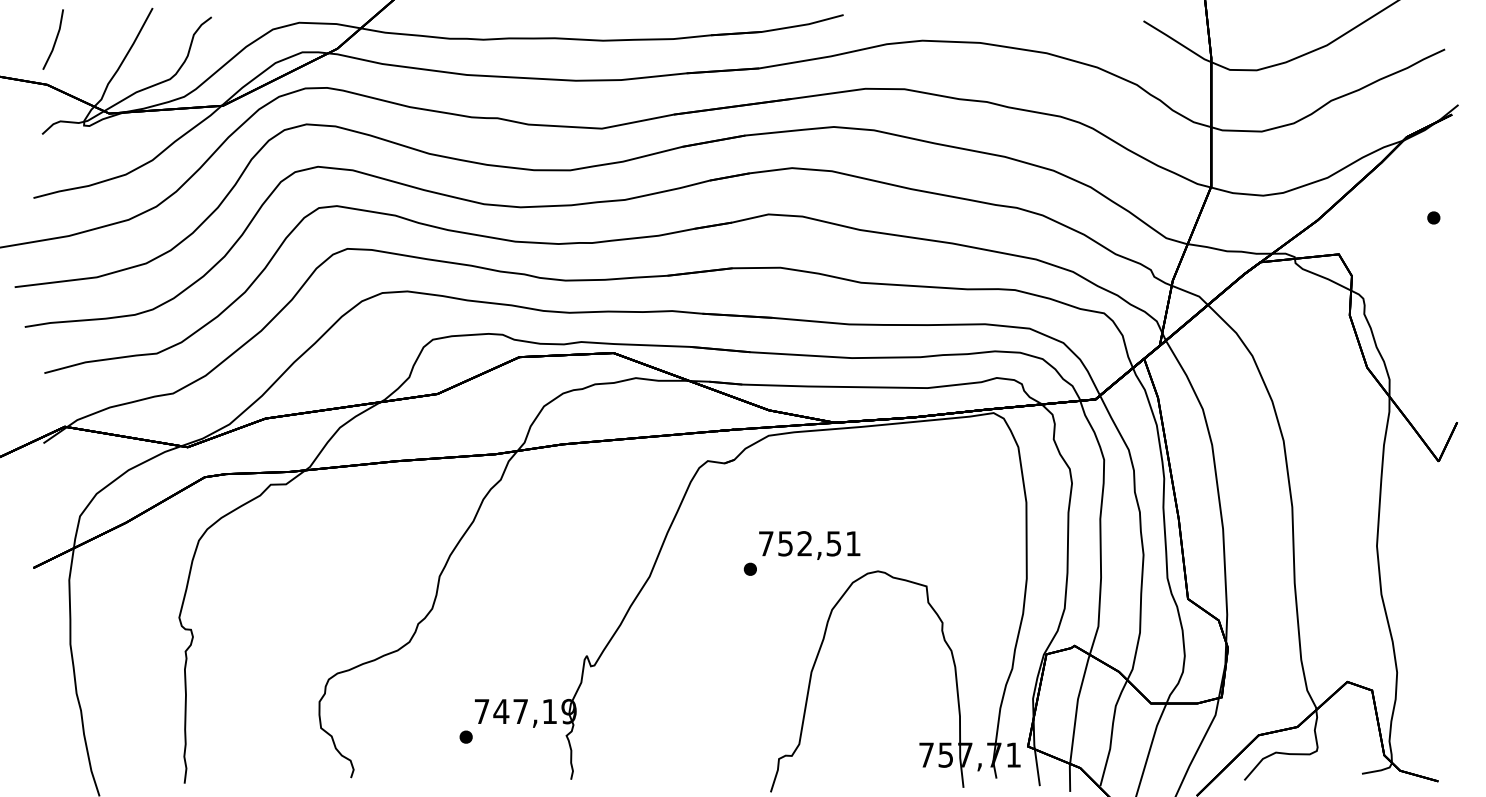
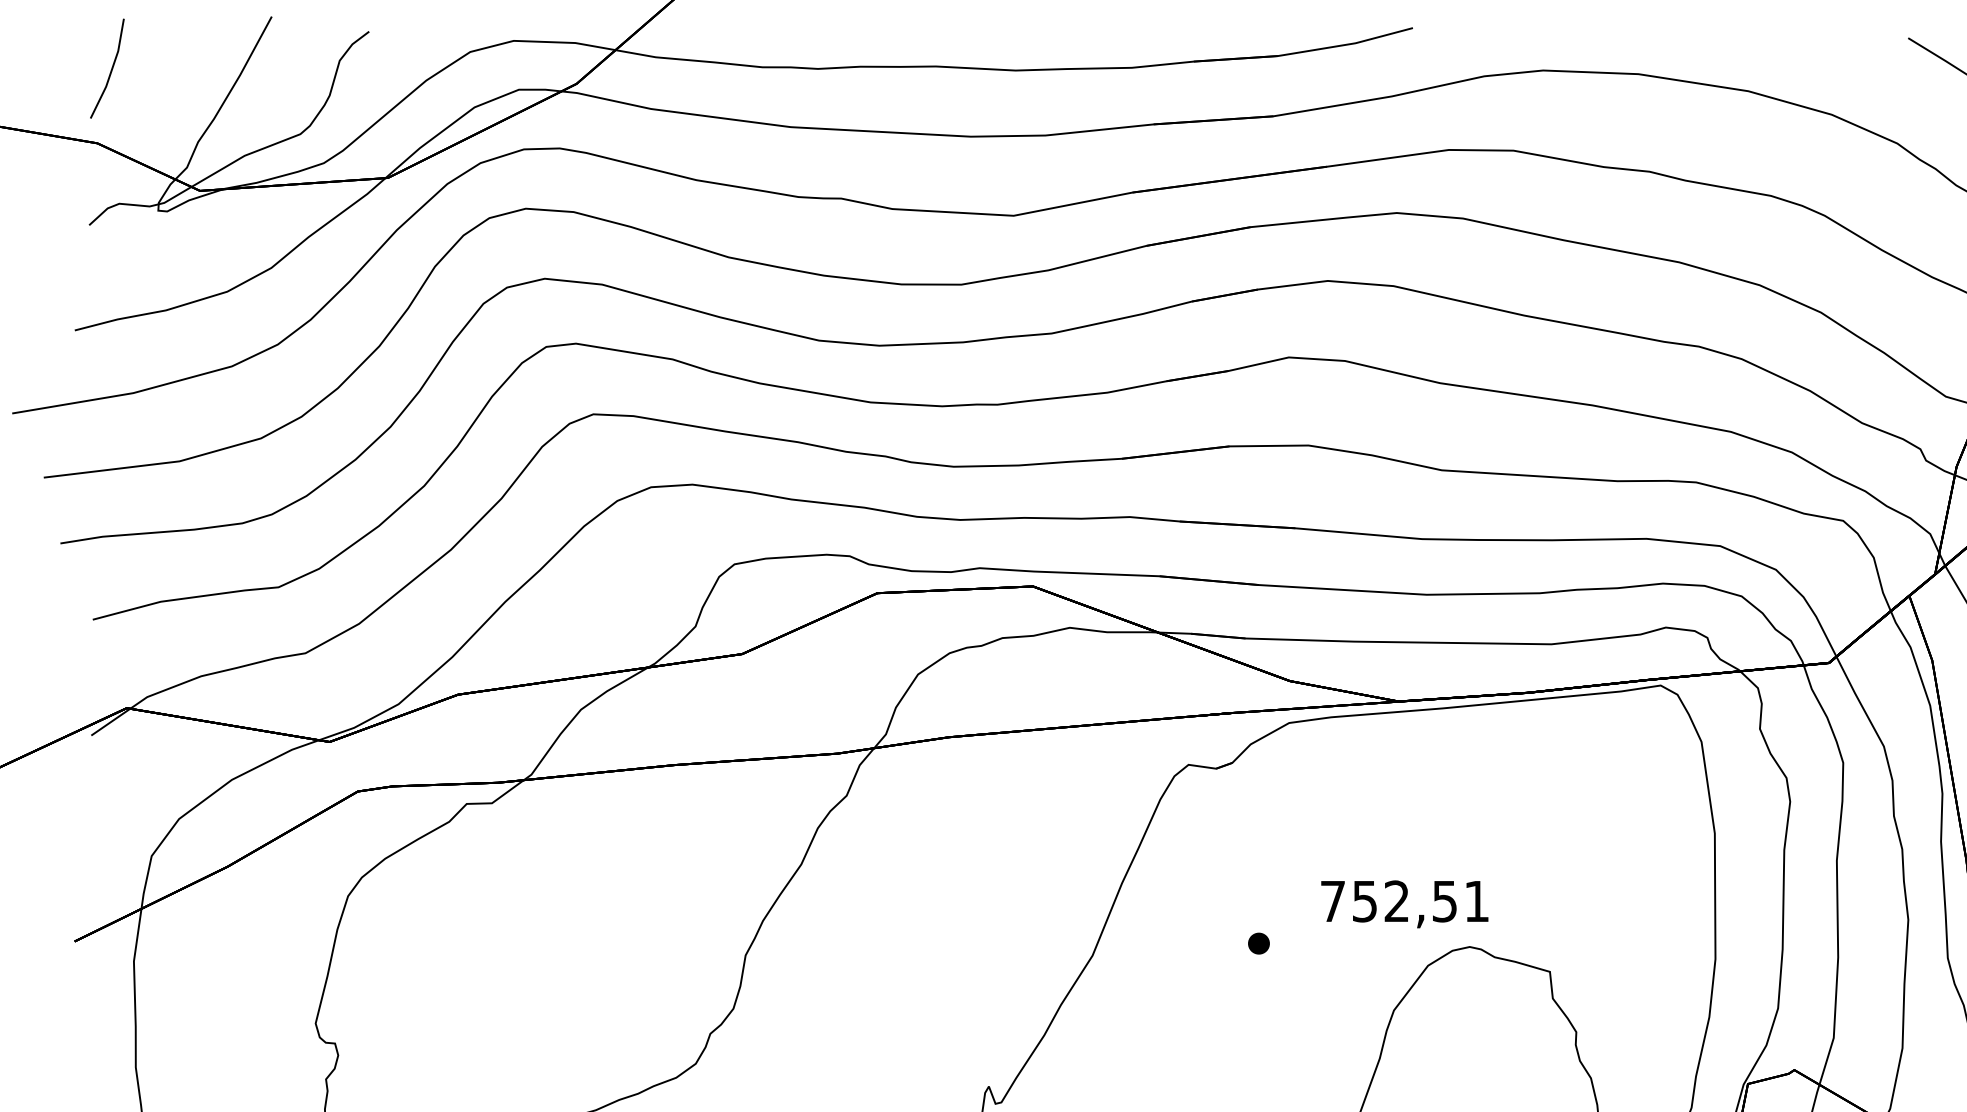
text: (809, 545) -> (1404, 904), moved

